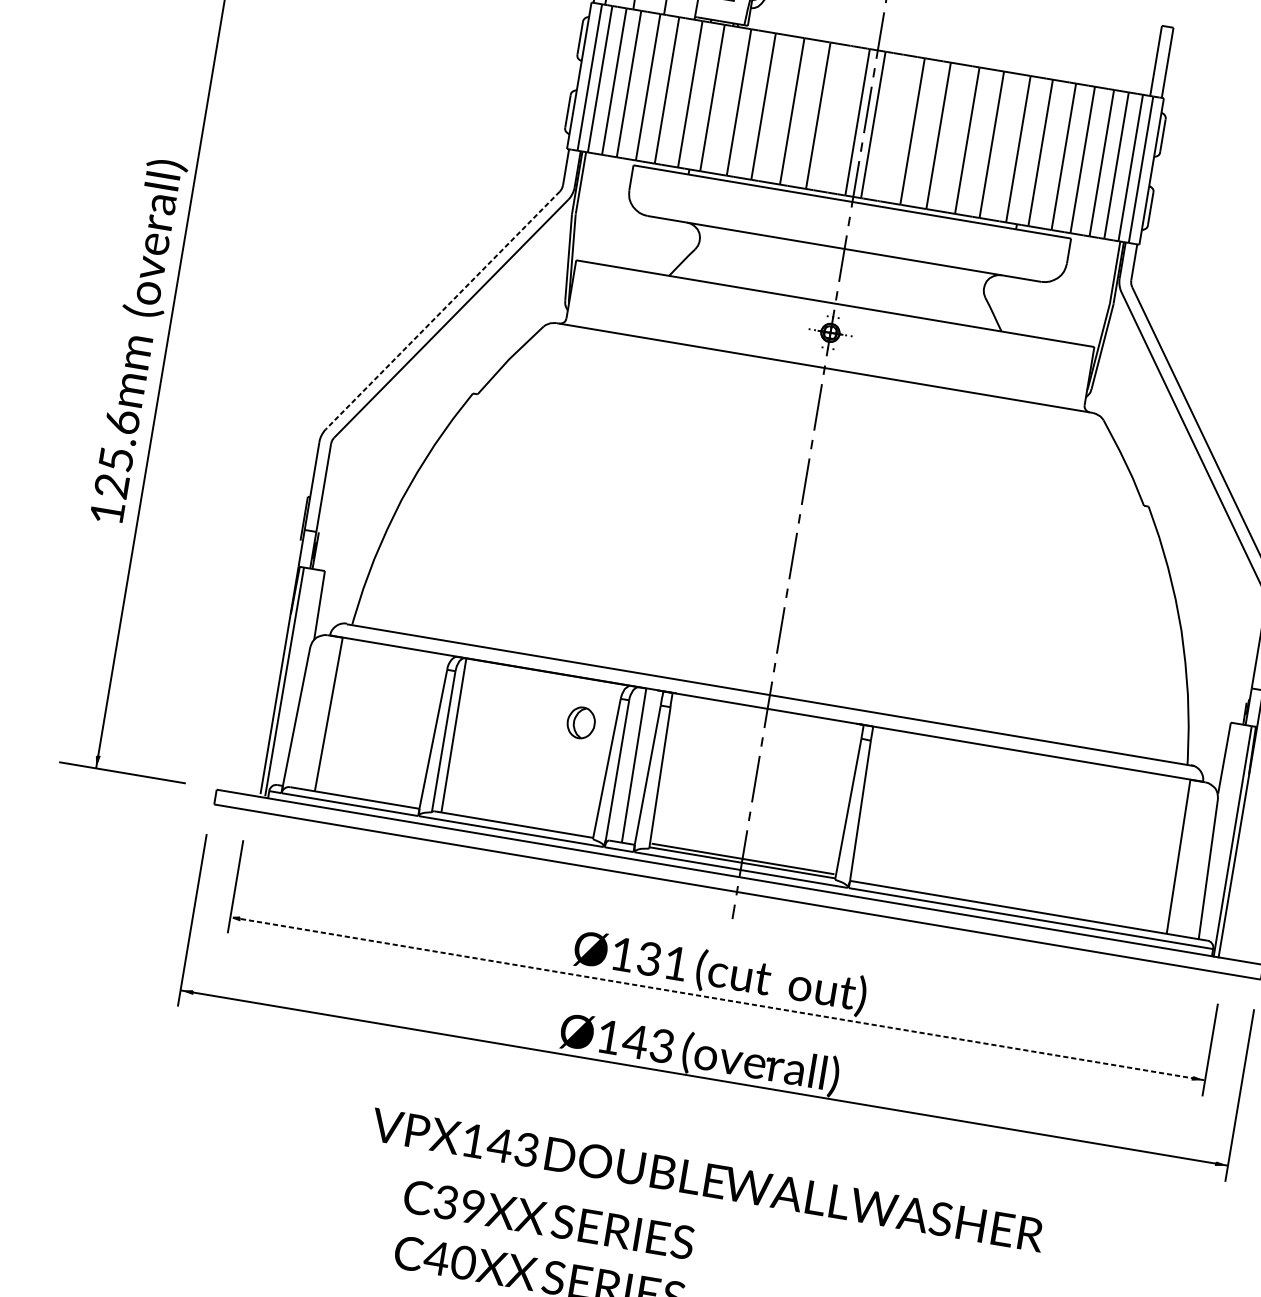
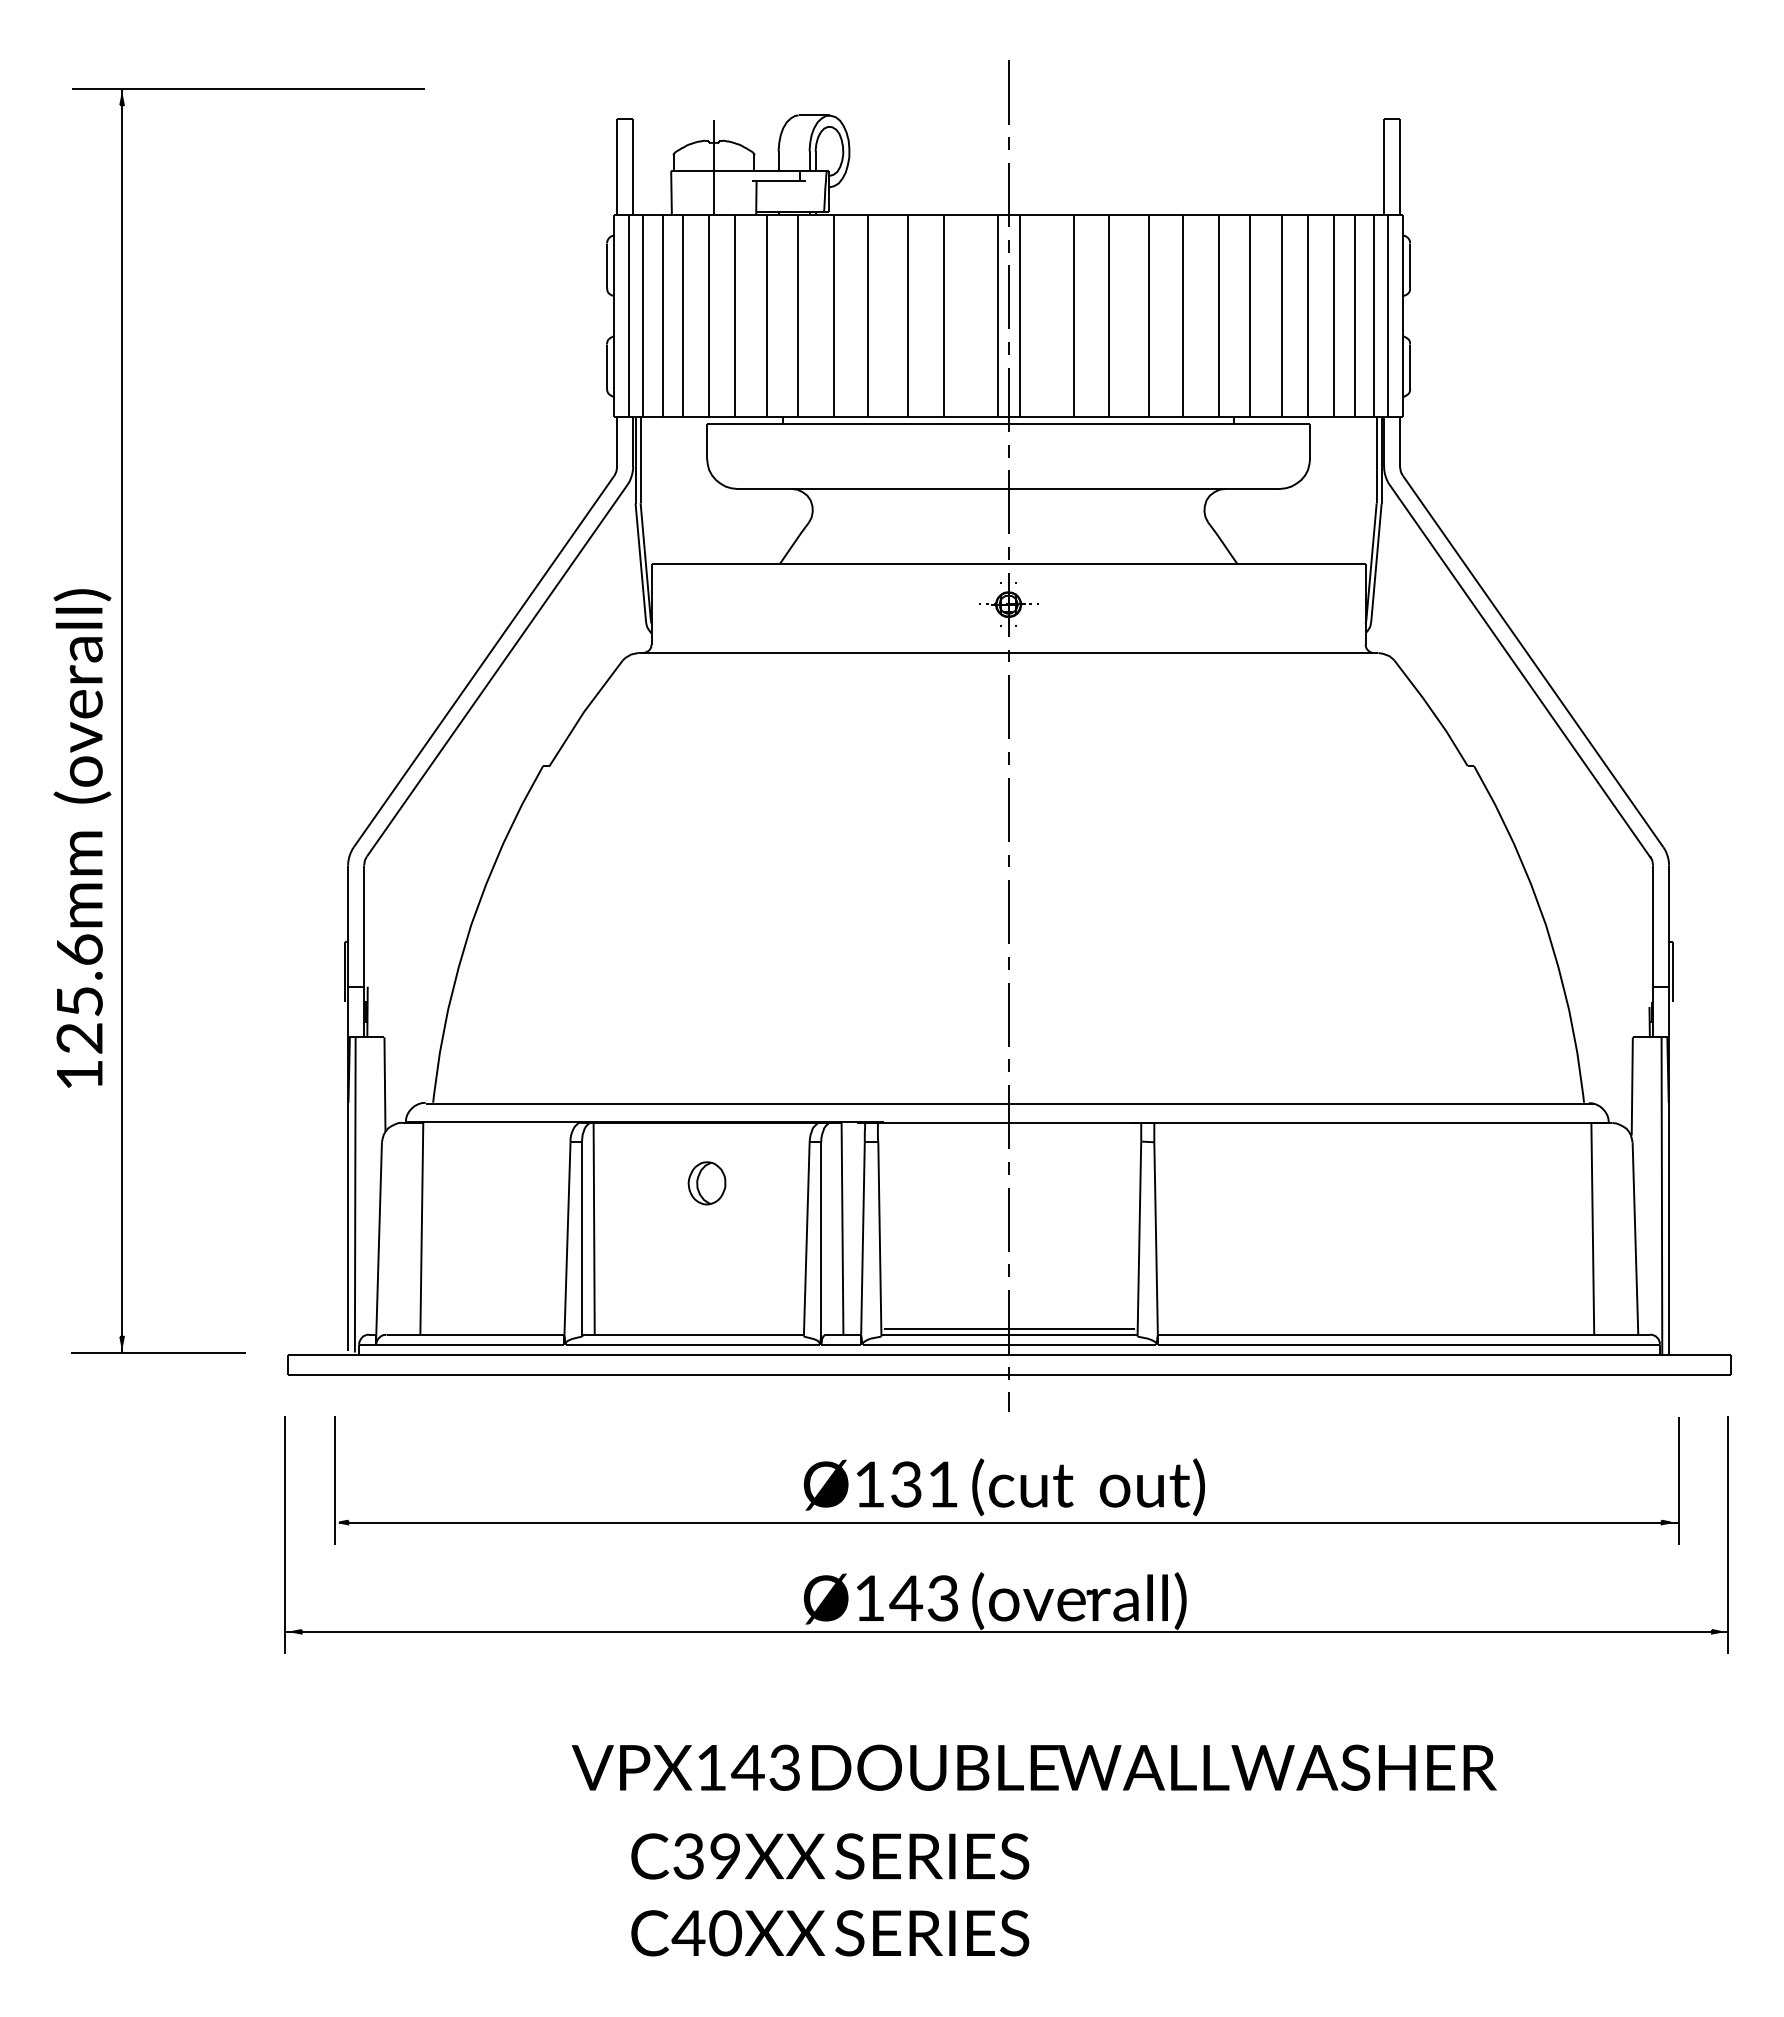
line: (443, 310) -> (484, 661), dashed -> solid
text: (138, 341) -> (82, 838), moved
part: (580, 722) -> (706, 1183), moved
line: (718, 998) -> (1008, 1522), dashed -> solid

